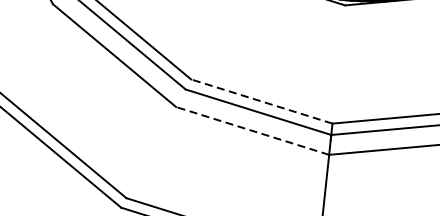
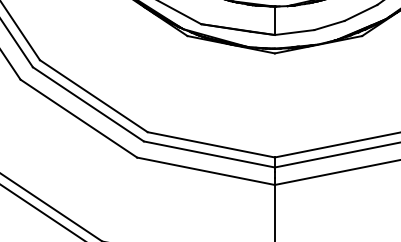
line: (262, 101) -> (211, 144), dashed -> solid
line: (252, 131) -> (205, 171), dashed -> solid

